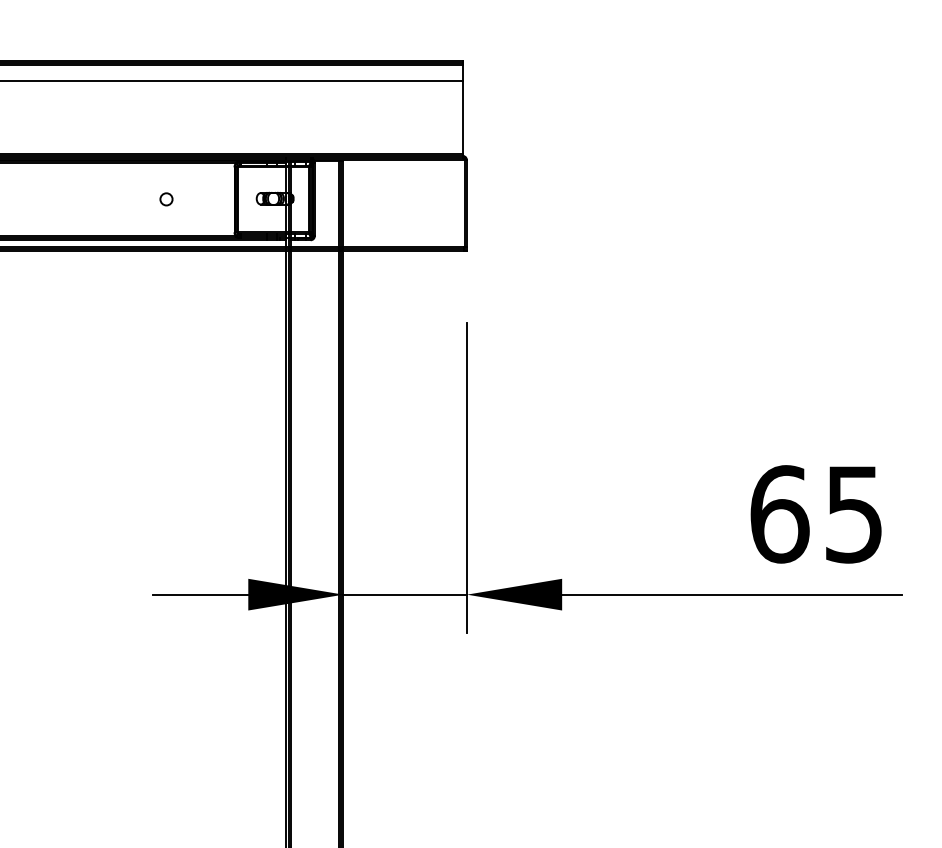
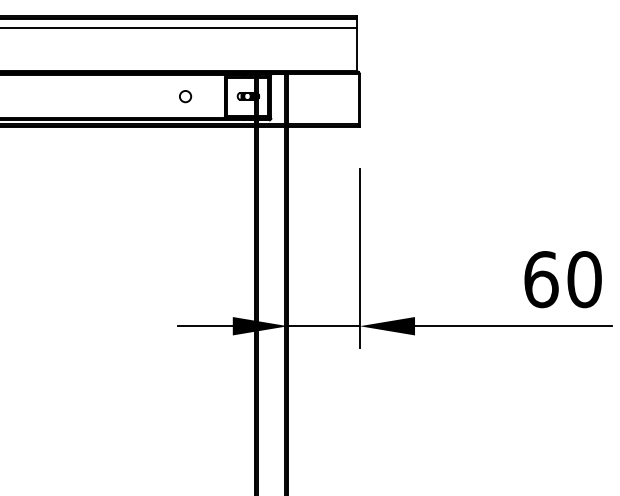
circle: (165, 198) -> (184, 96), size x1.6
text: (854, 514) -> (584, 279), 65 -> 60

